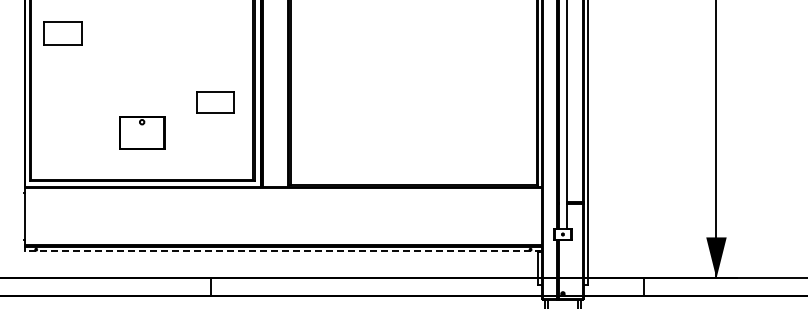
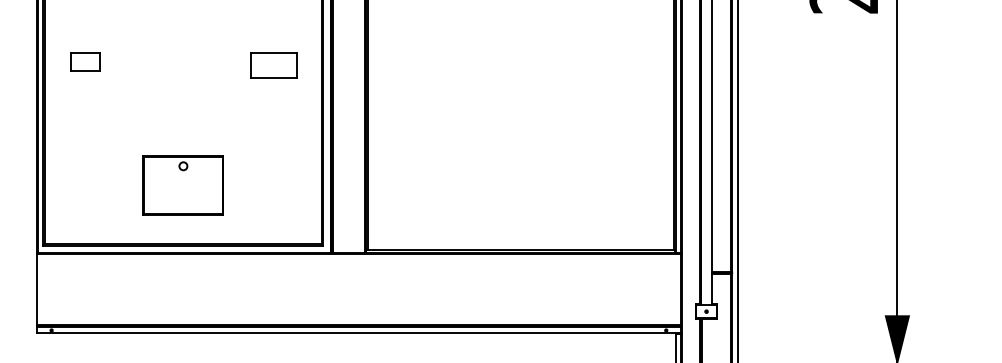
part: (63, 33) -> (85, 61), size x0.62
part: (215, 102) -> (274, 65), moved
part: (141, 132) -> (182, 184), size x1.43
line: (283, 251) -> (359, 332), dashed -> solid

